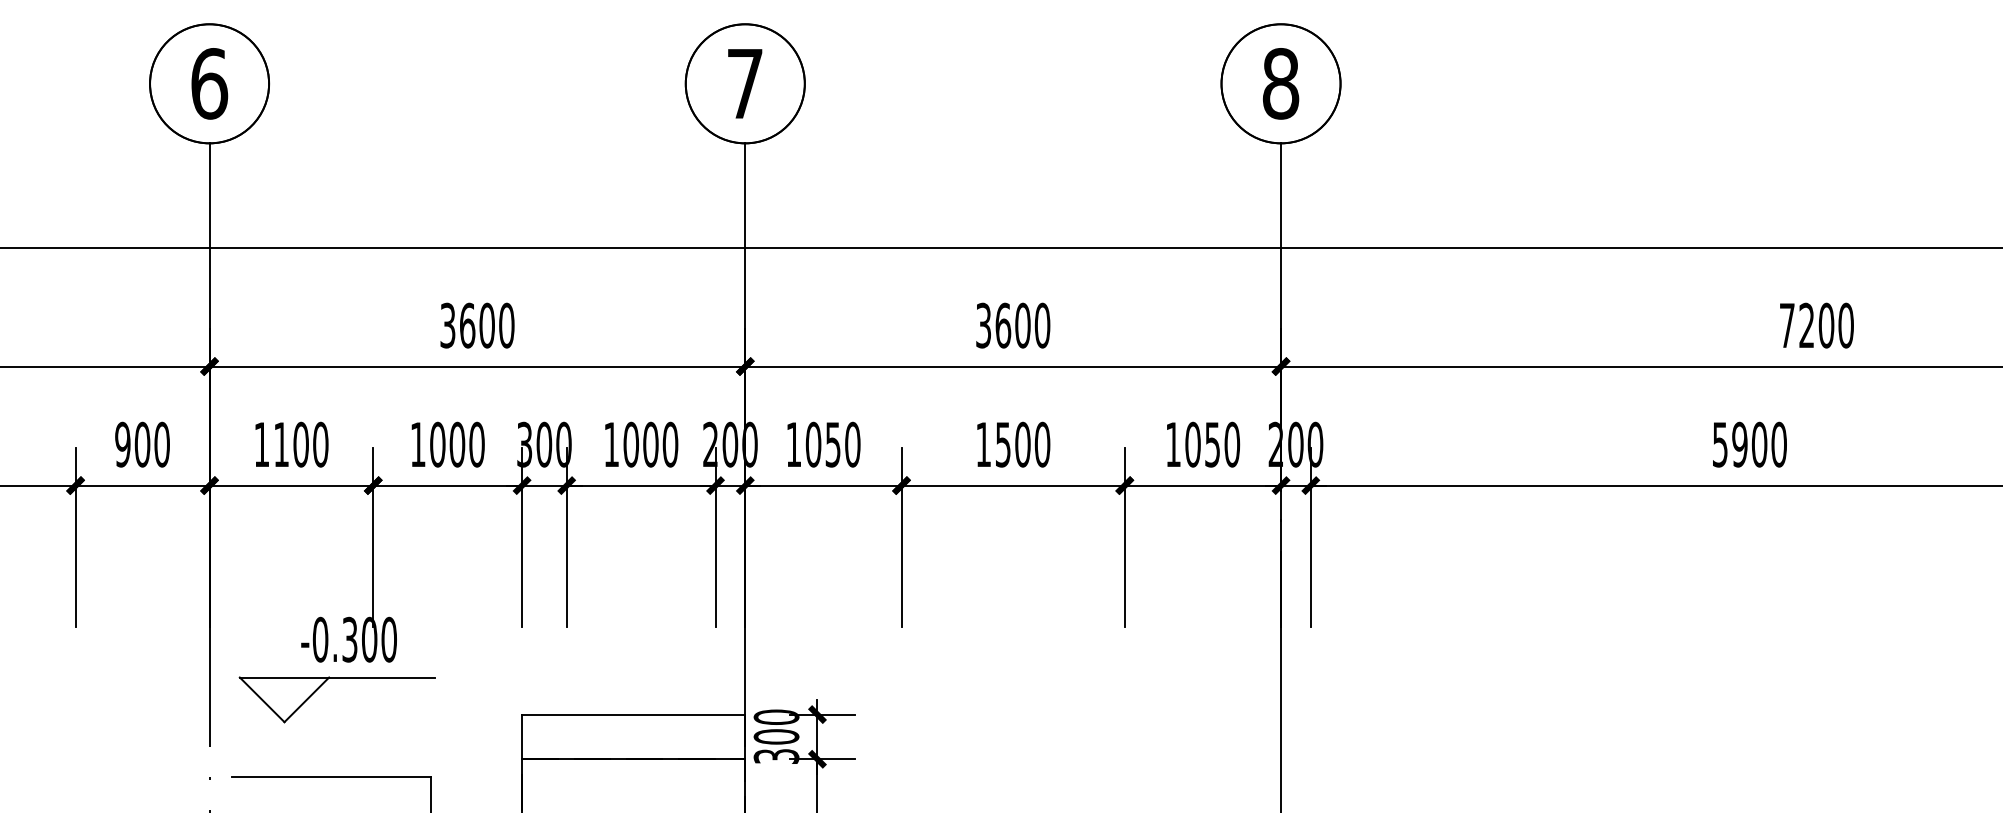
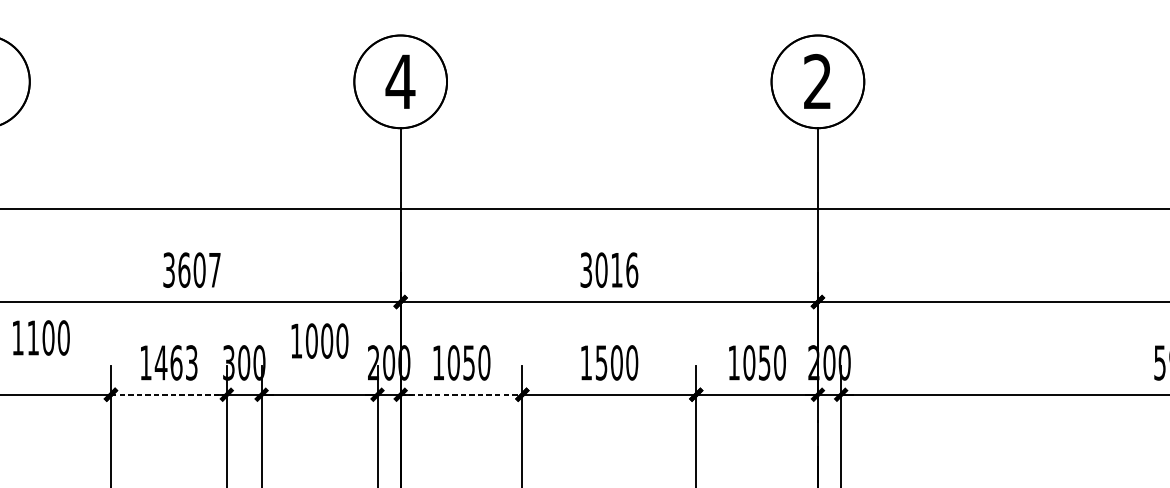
text: (744, 83) -> (400, 81), 7 -> 4
text: (1280, 83) -> (817, 81), 8 -> 2
text: (506, 325) -> (214, 270), 3600 -> 3607
text: (1022, 325) -> (616, 270), 3600 -> 3016
text: (291, 444) -> (41, 337), moved
text: (456, 444) -> (175, 362), 1000 -> 1463
text: (641, 444) -> (319, 340), moved
line: (448, 485) -> (169, 394), solid -> dashed
line: (823, 485) -> (461, 394), solid -> dashed

